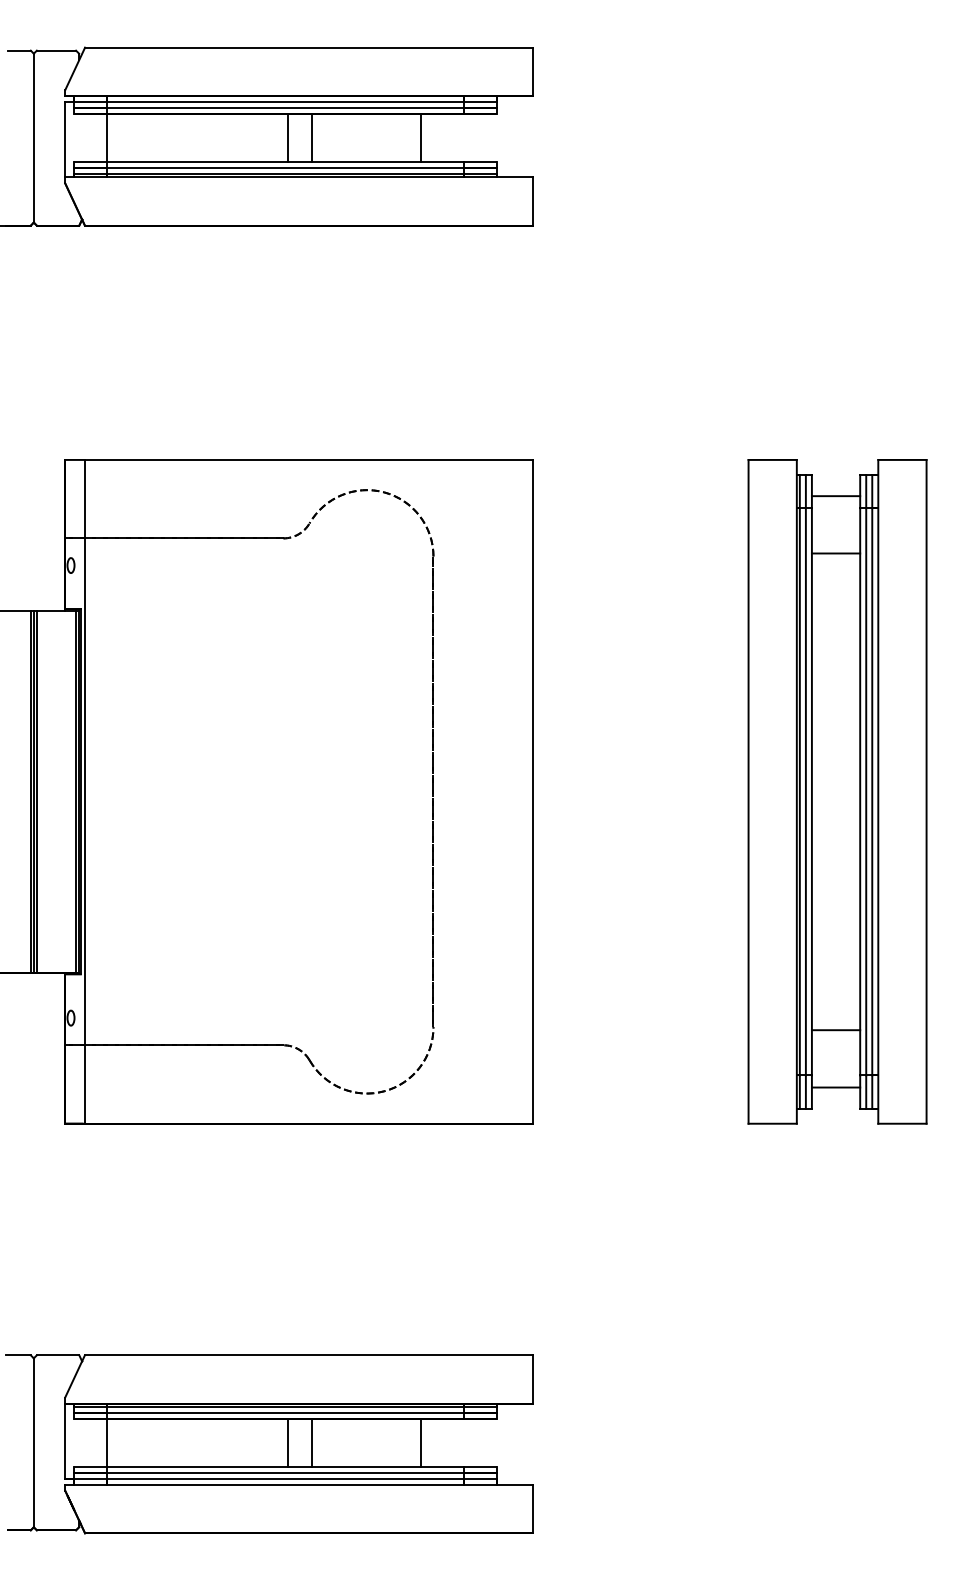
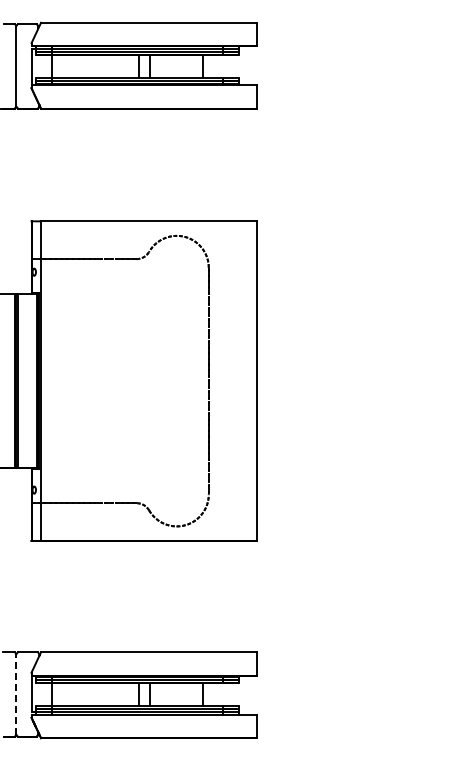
part: (837, 790) -> (403, 380), removed
line: (34, 1442) -> (16, 694), solid -> dashed

